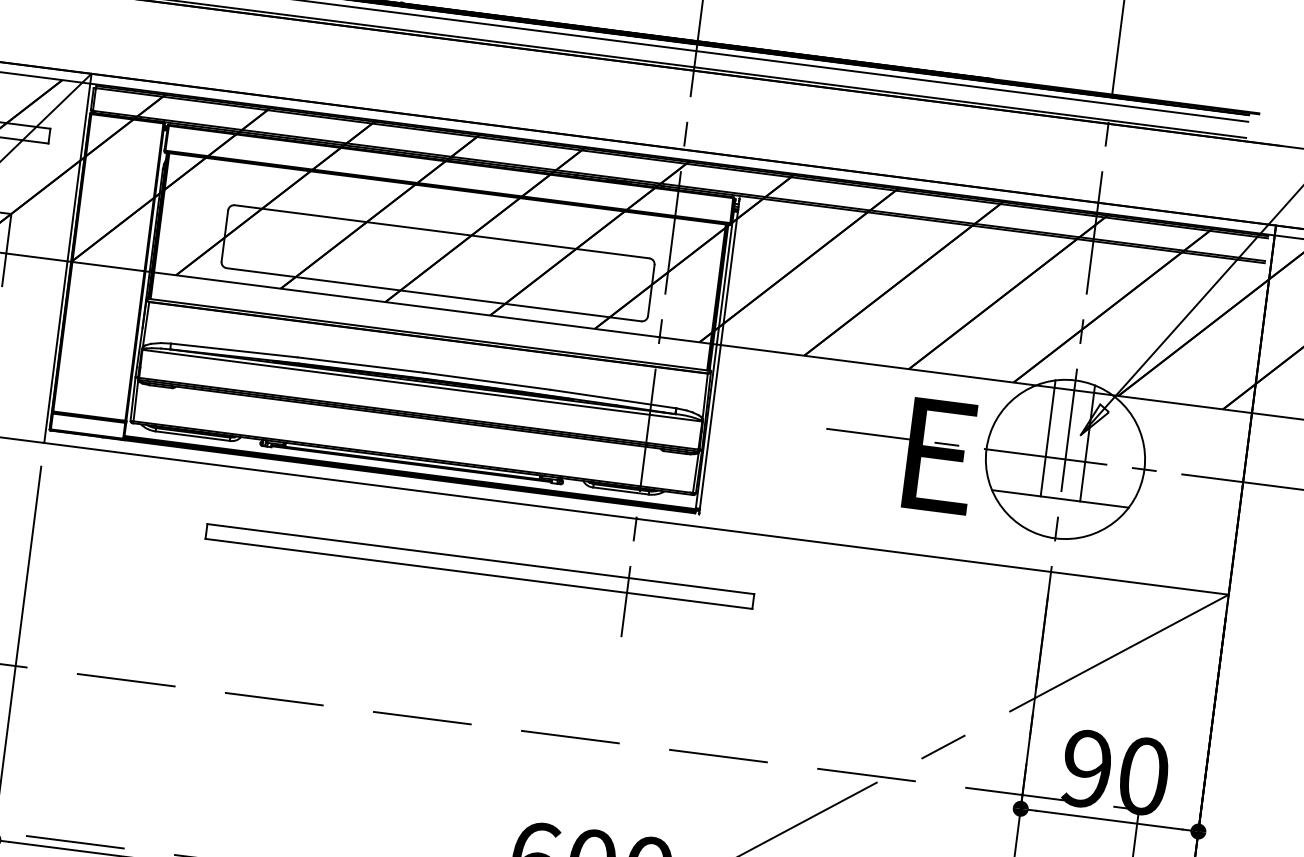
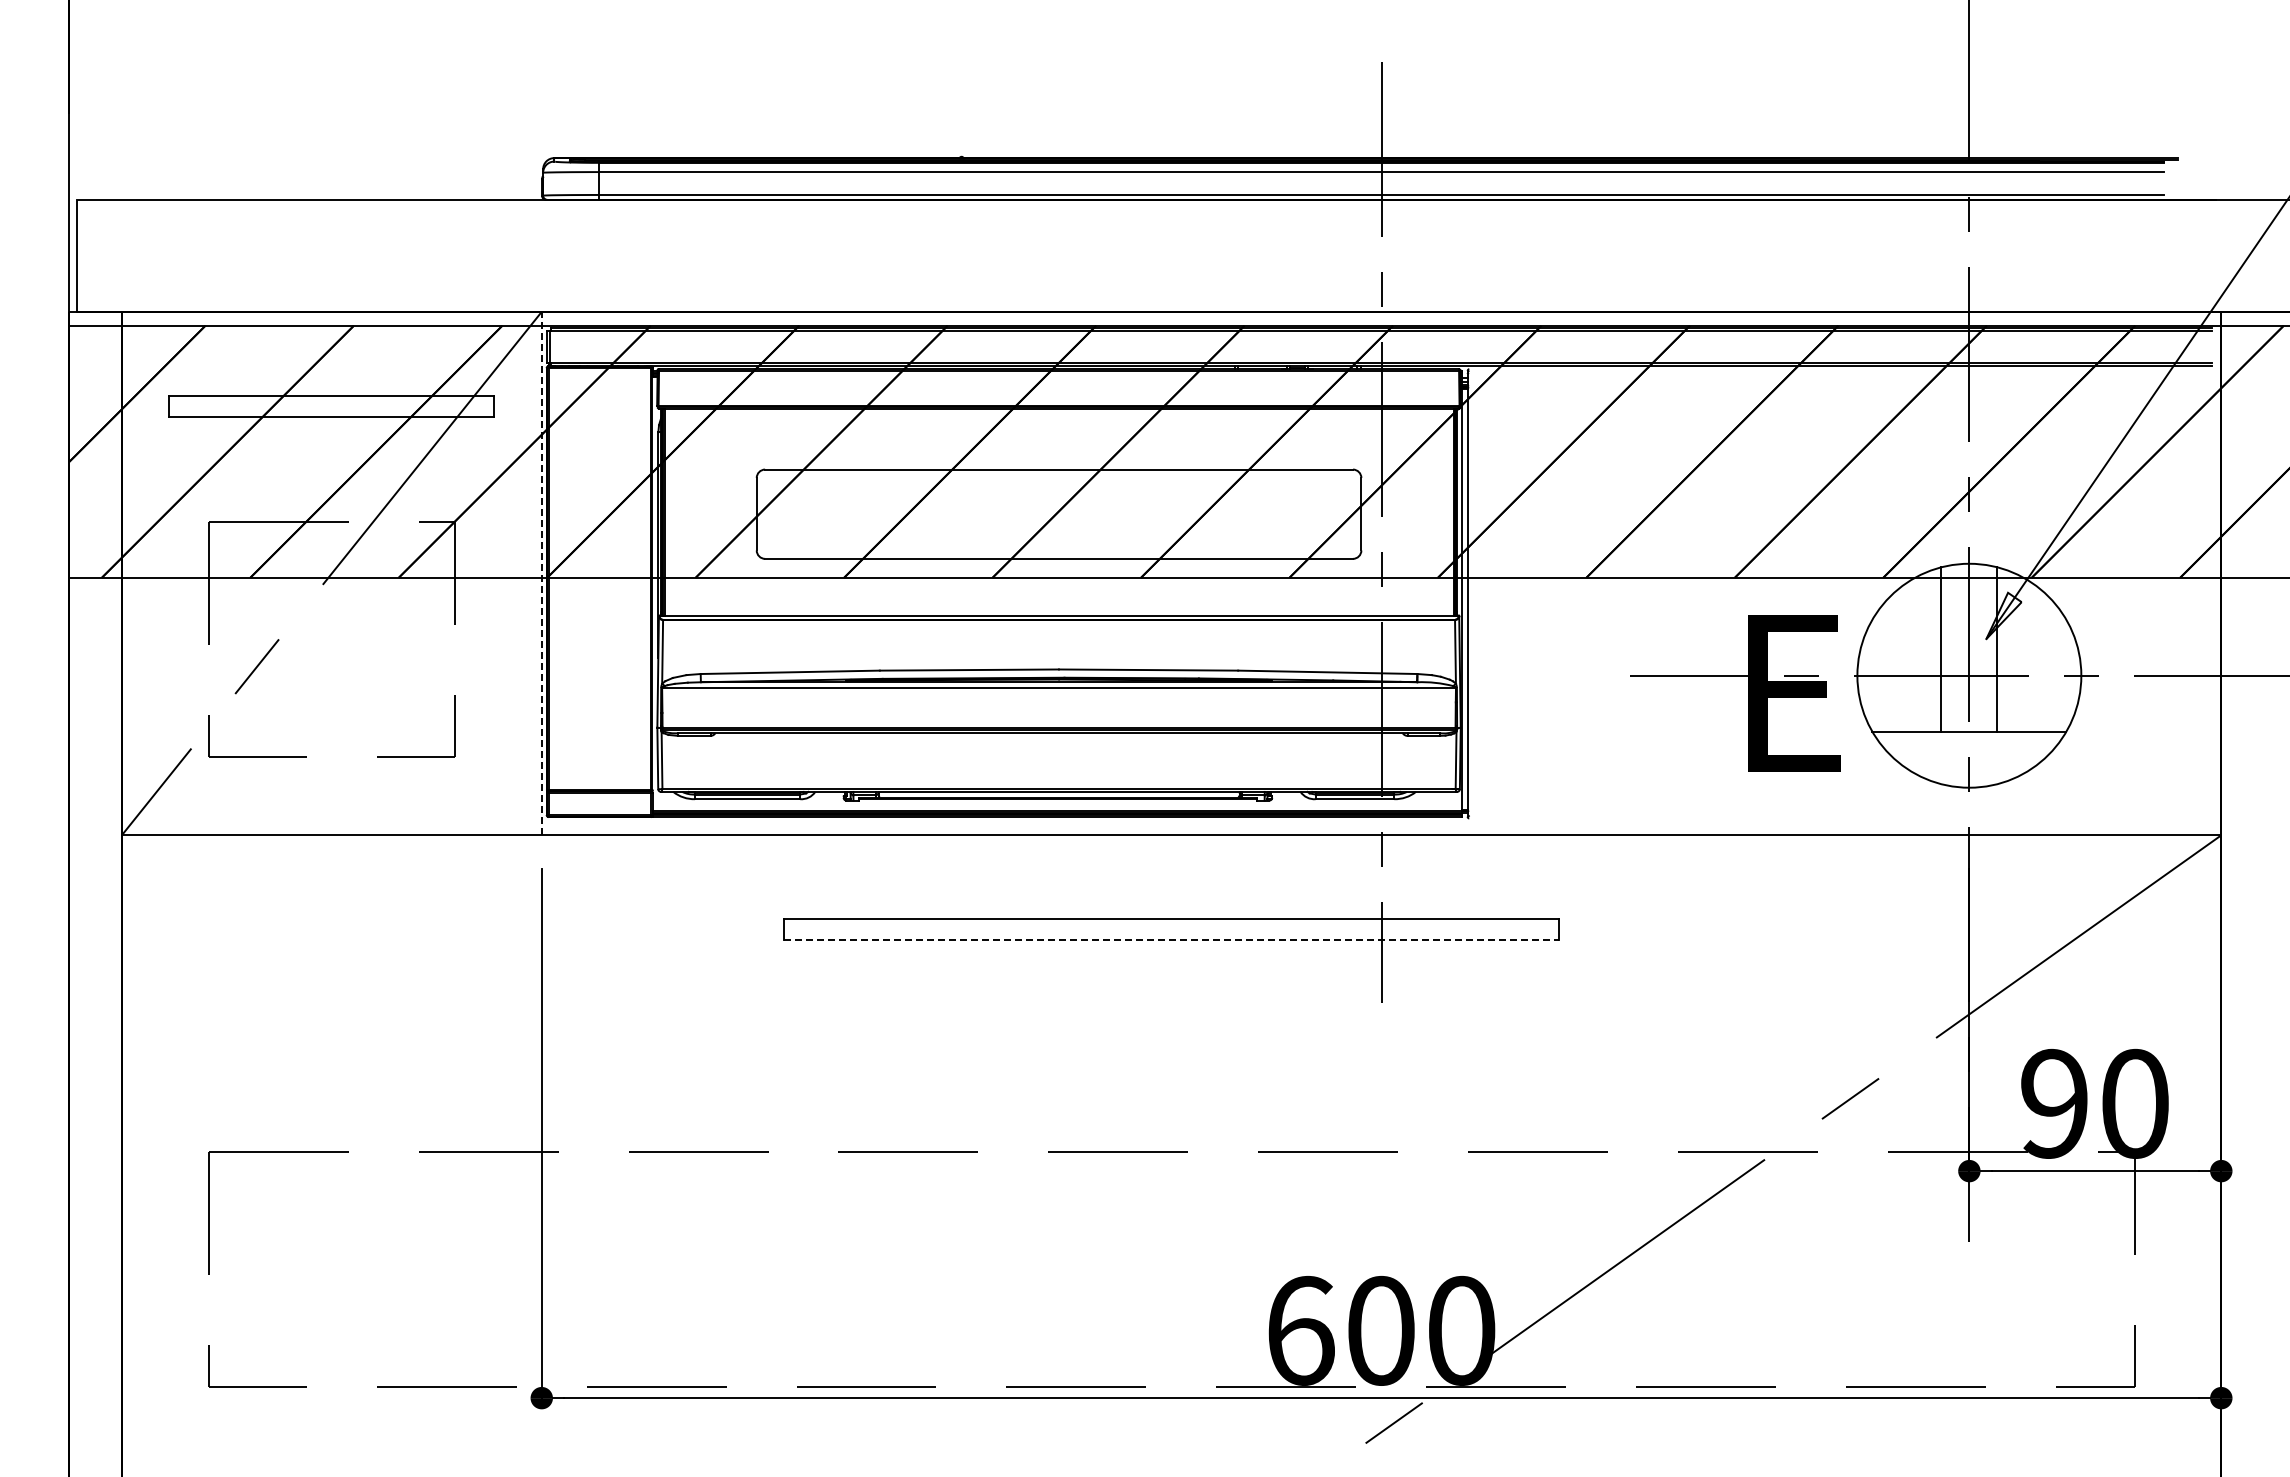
line: (67, 258) -> (541, 573), solid -> dashed
line: (478, 574) -> (1171, 940), solid -> dashed

